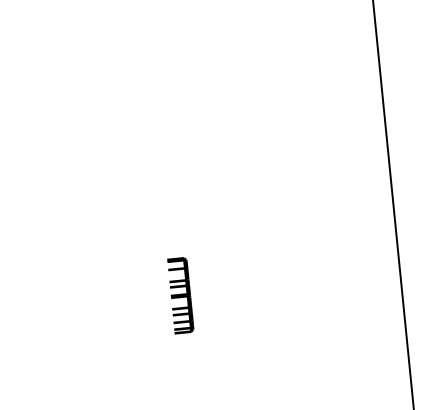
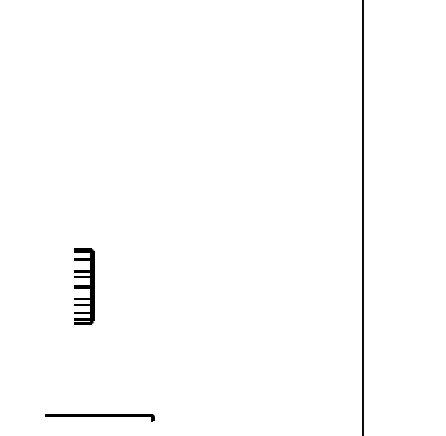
part: (180, 295) -> (84, 286), moved
part: (145, 372) -> (99, 417), added

